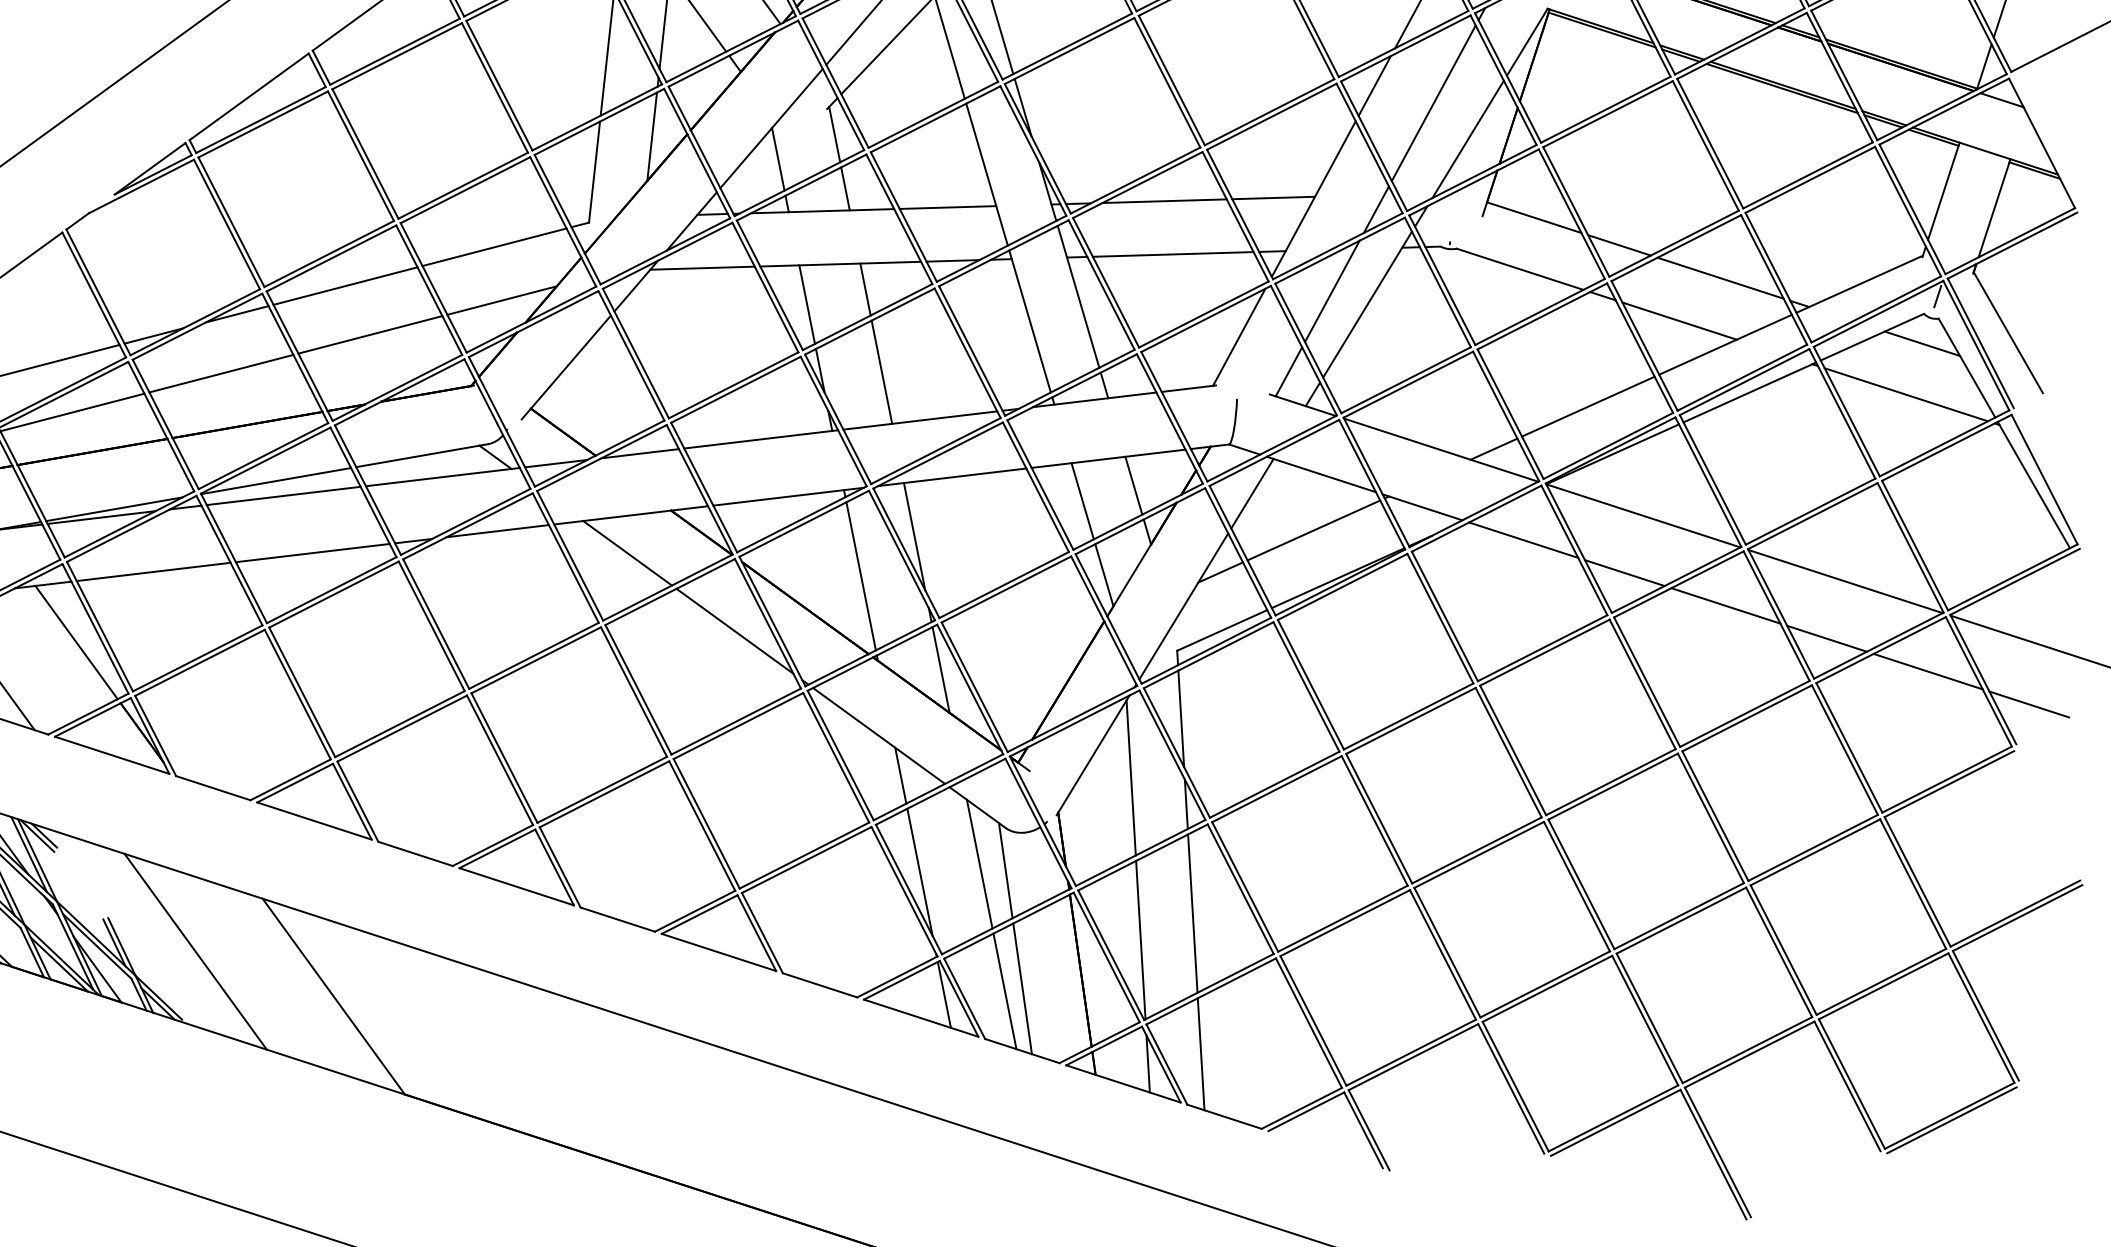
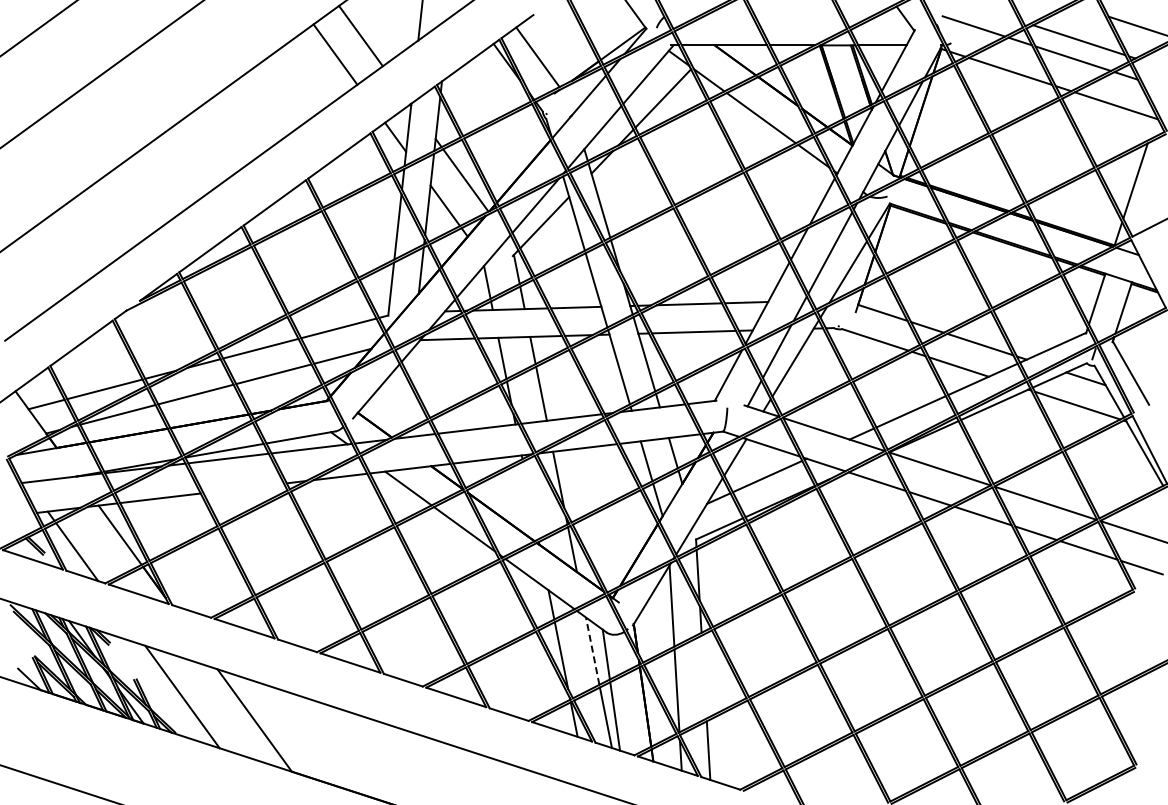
line: (312, 553) -> (243, 488), removed
line: (860, 576) -> (530, 500), removed
line: (979, 862) -> (592, 650), solid -> dashed
line: (1191, 912) -> (703, 676), removed

